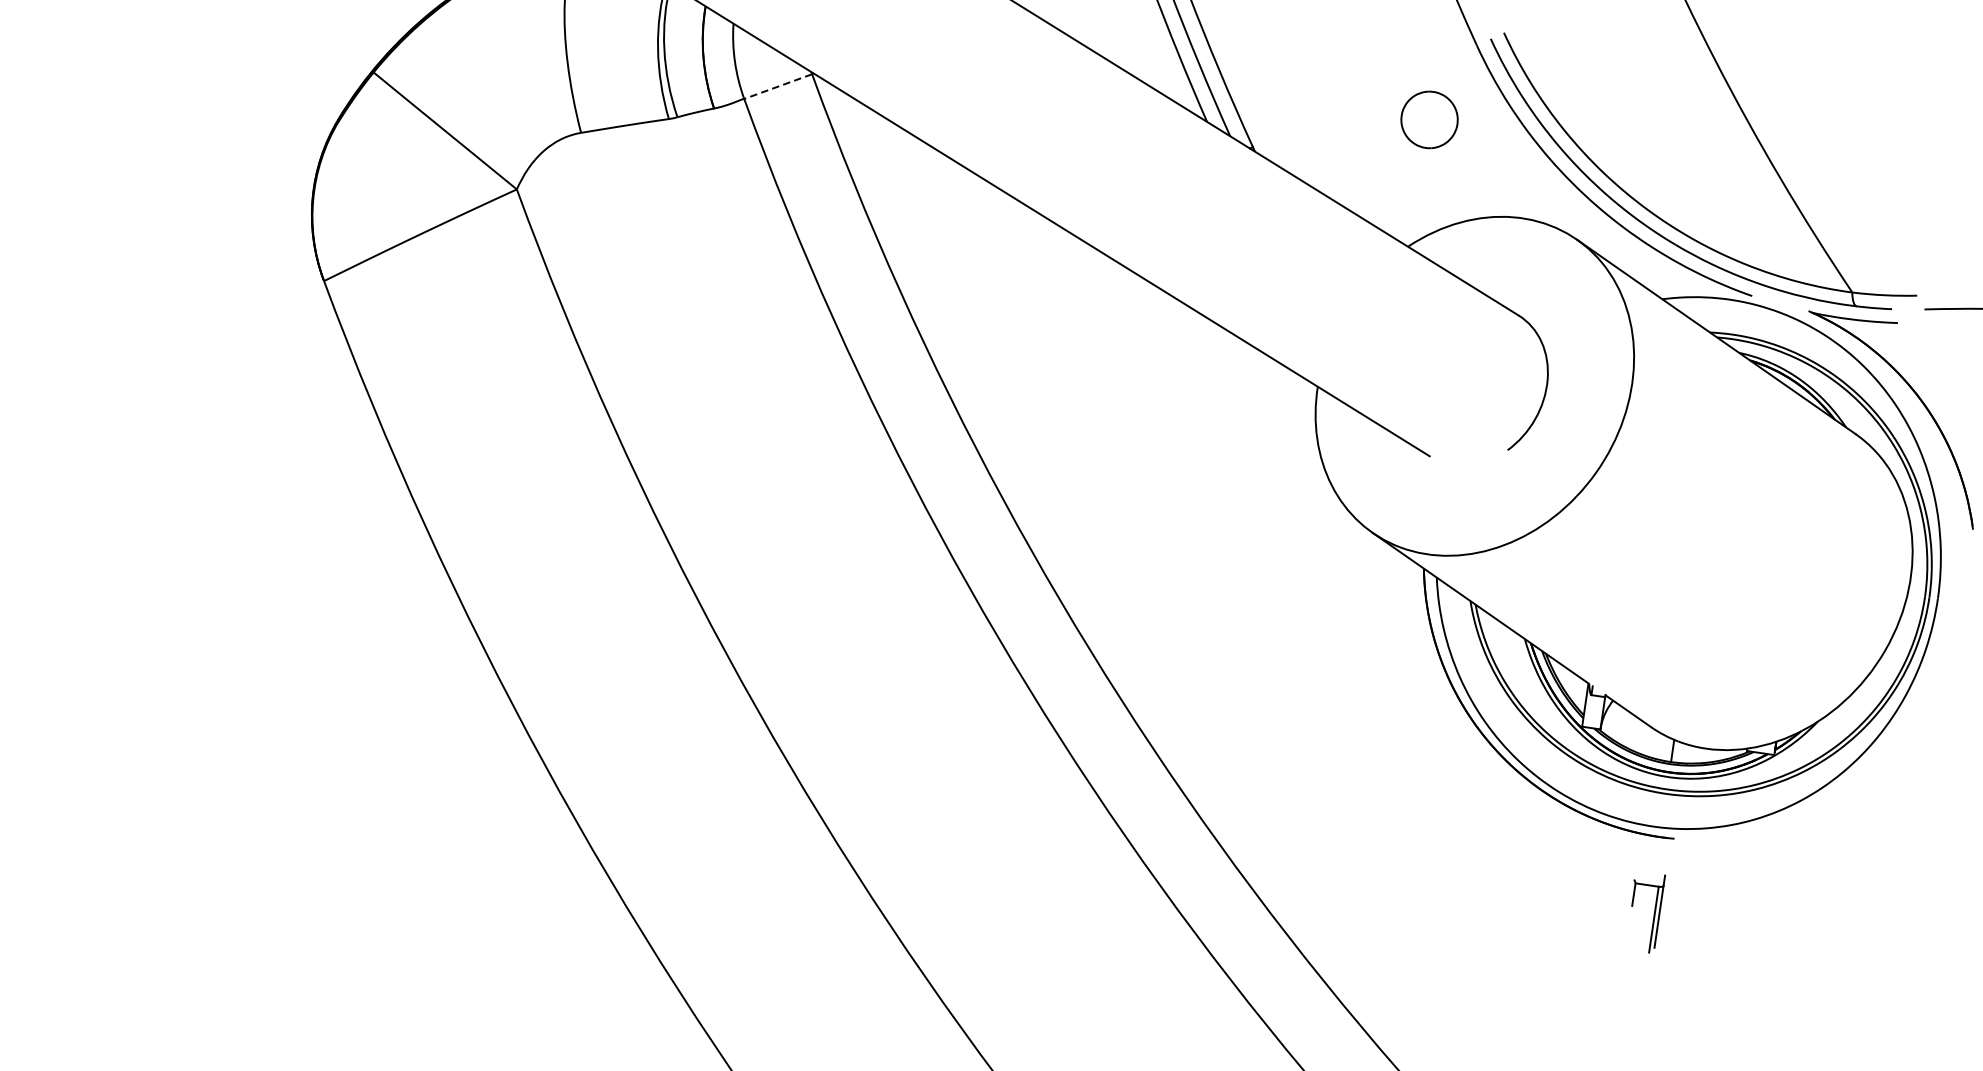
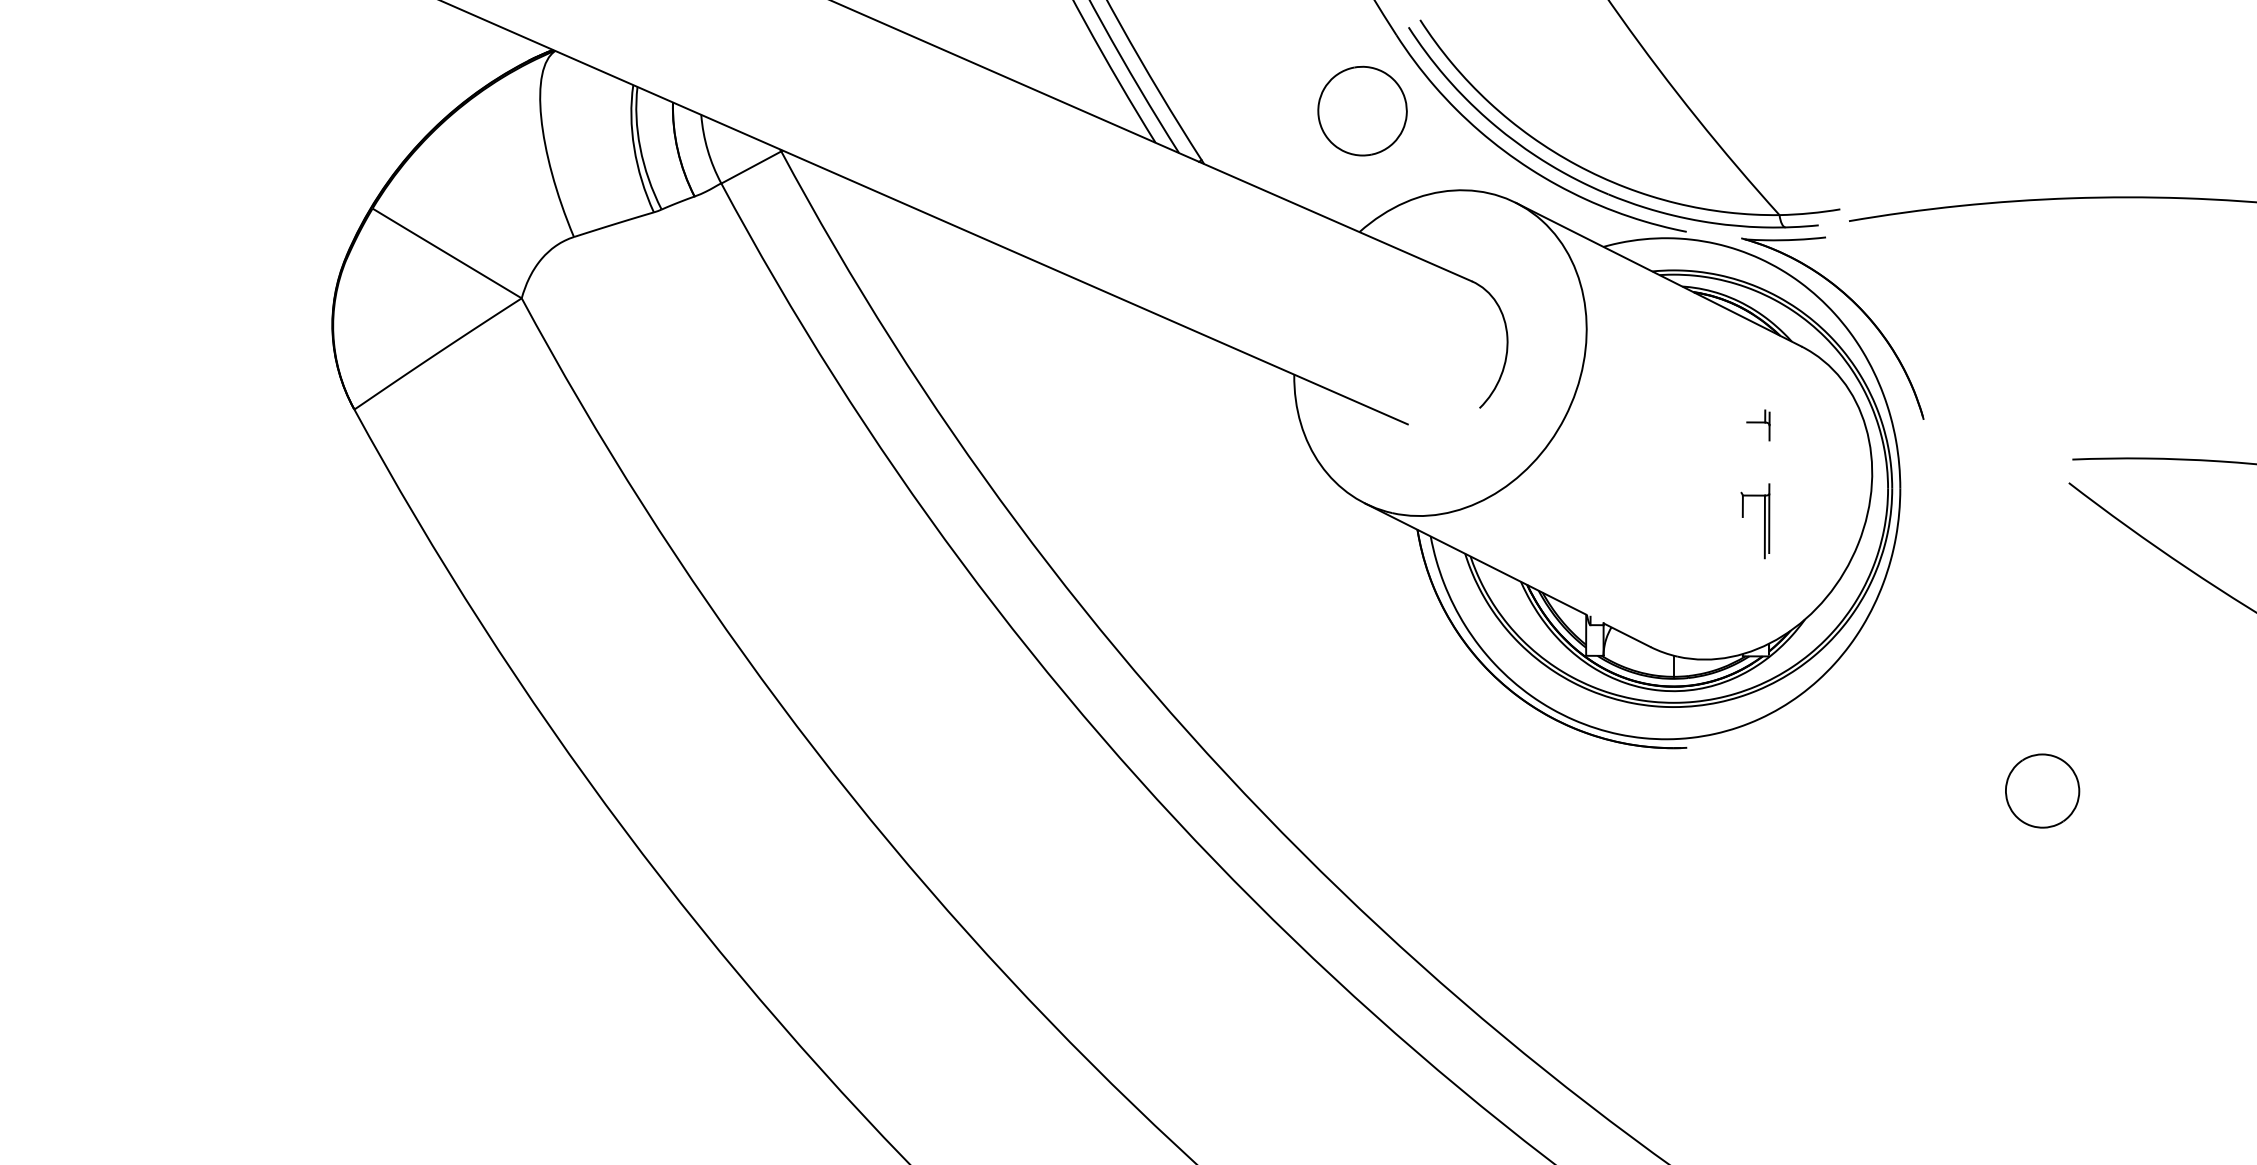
line: (778, 86) -> (751, 167), dashed -> solid
part: (1429, 119) -> (1362, 110), size x1.67
part: (1798, 510) -> (1758, 425), added
part: (1654, 913) -> (1764, 521), moved

